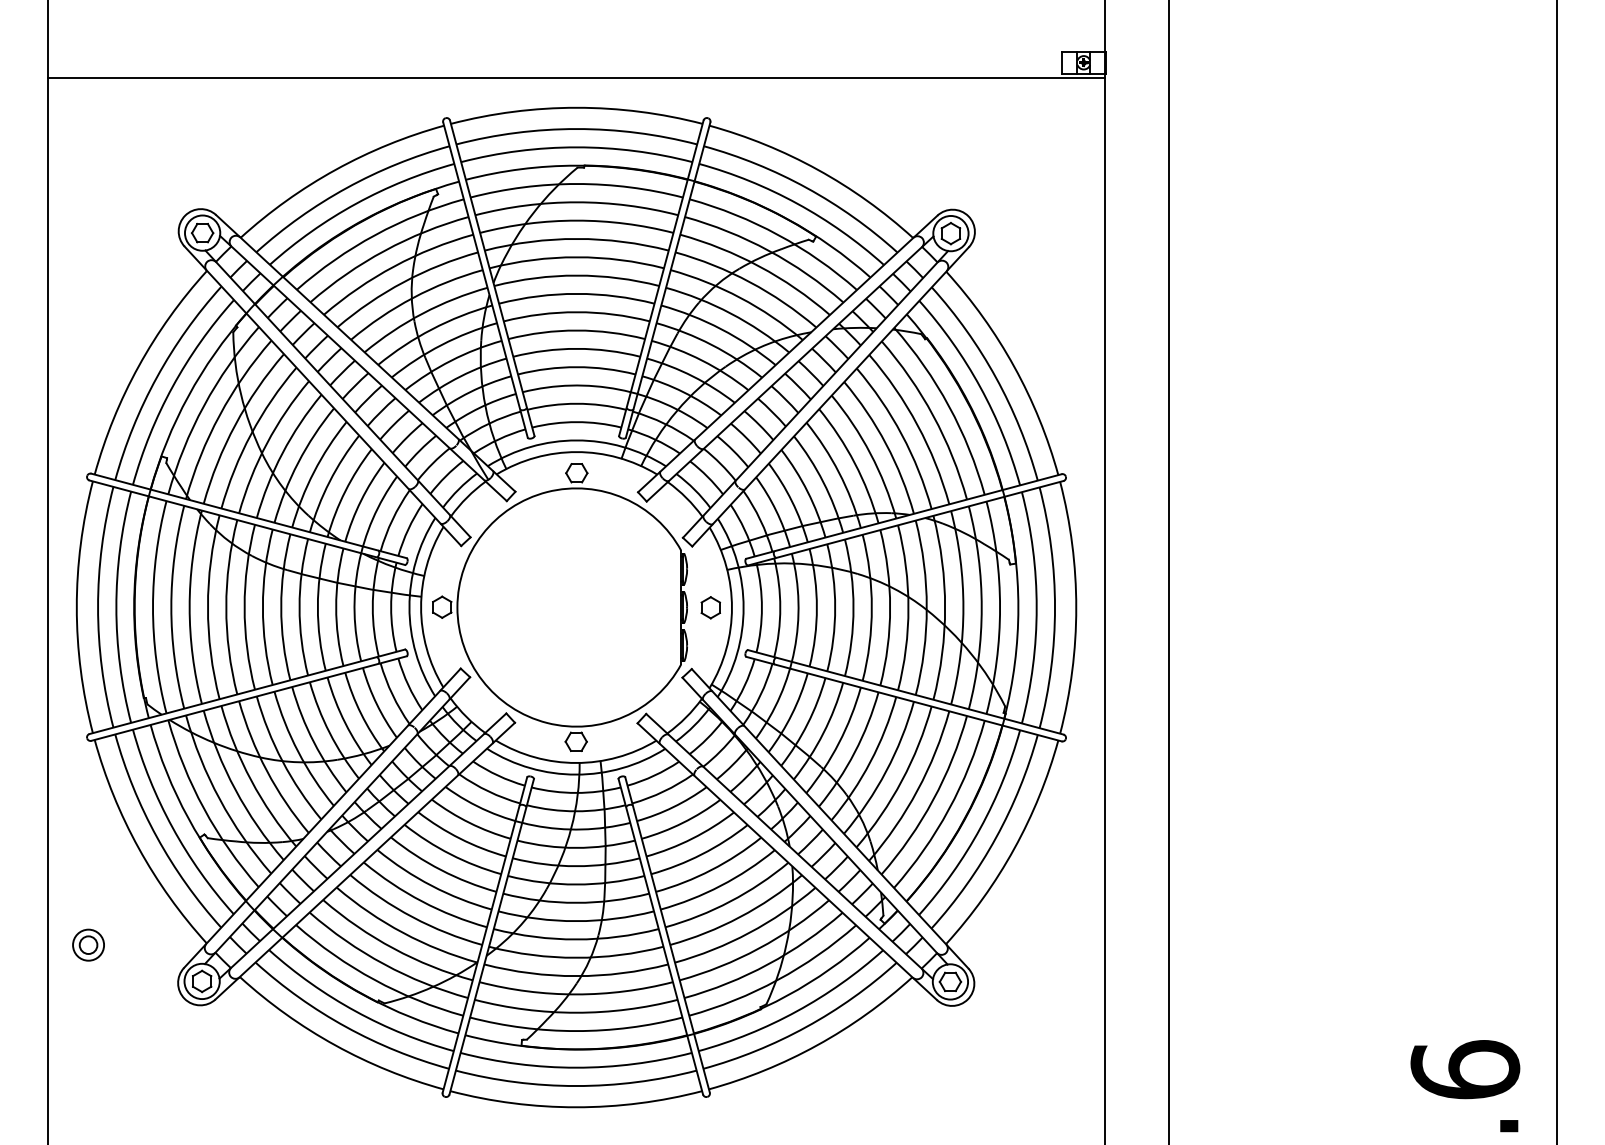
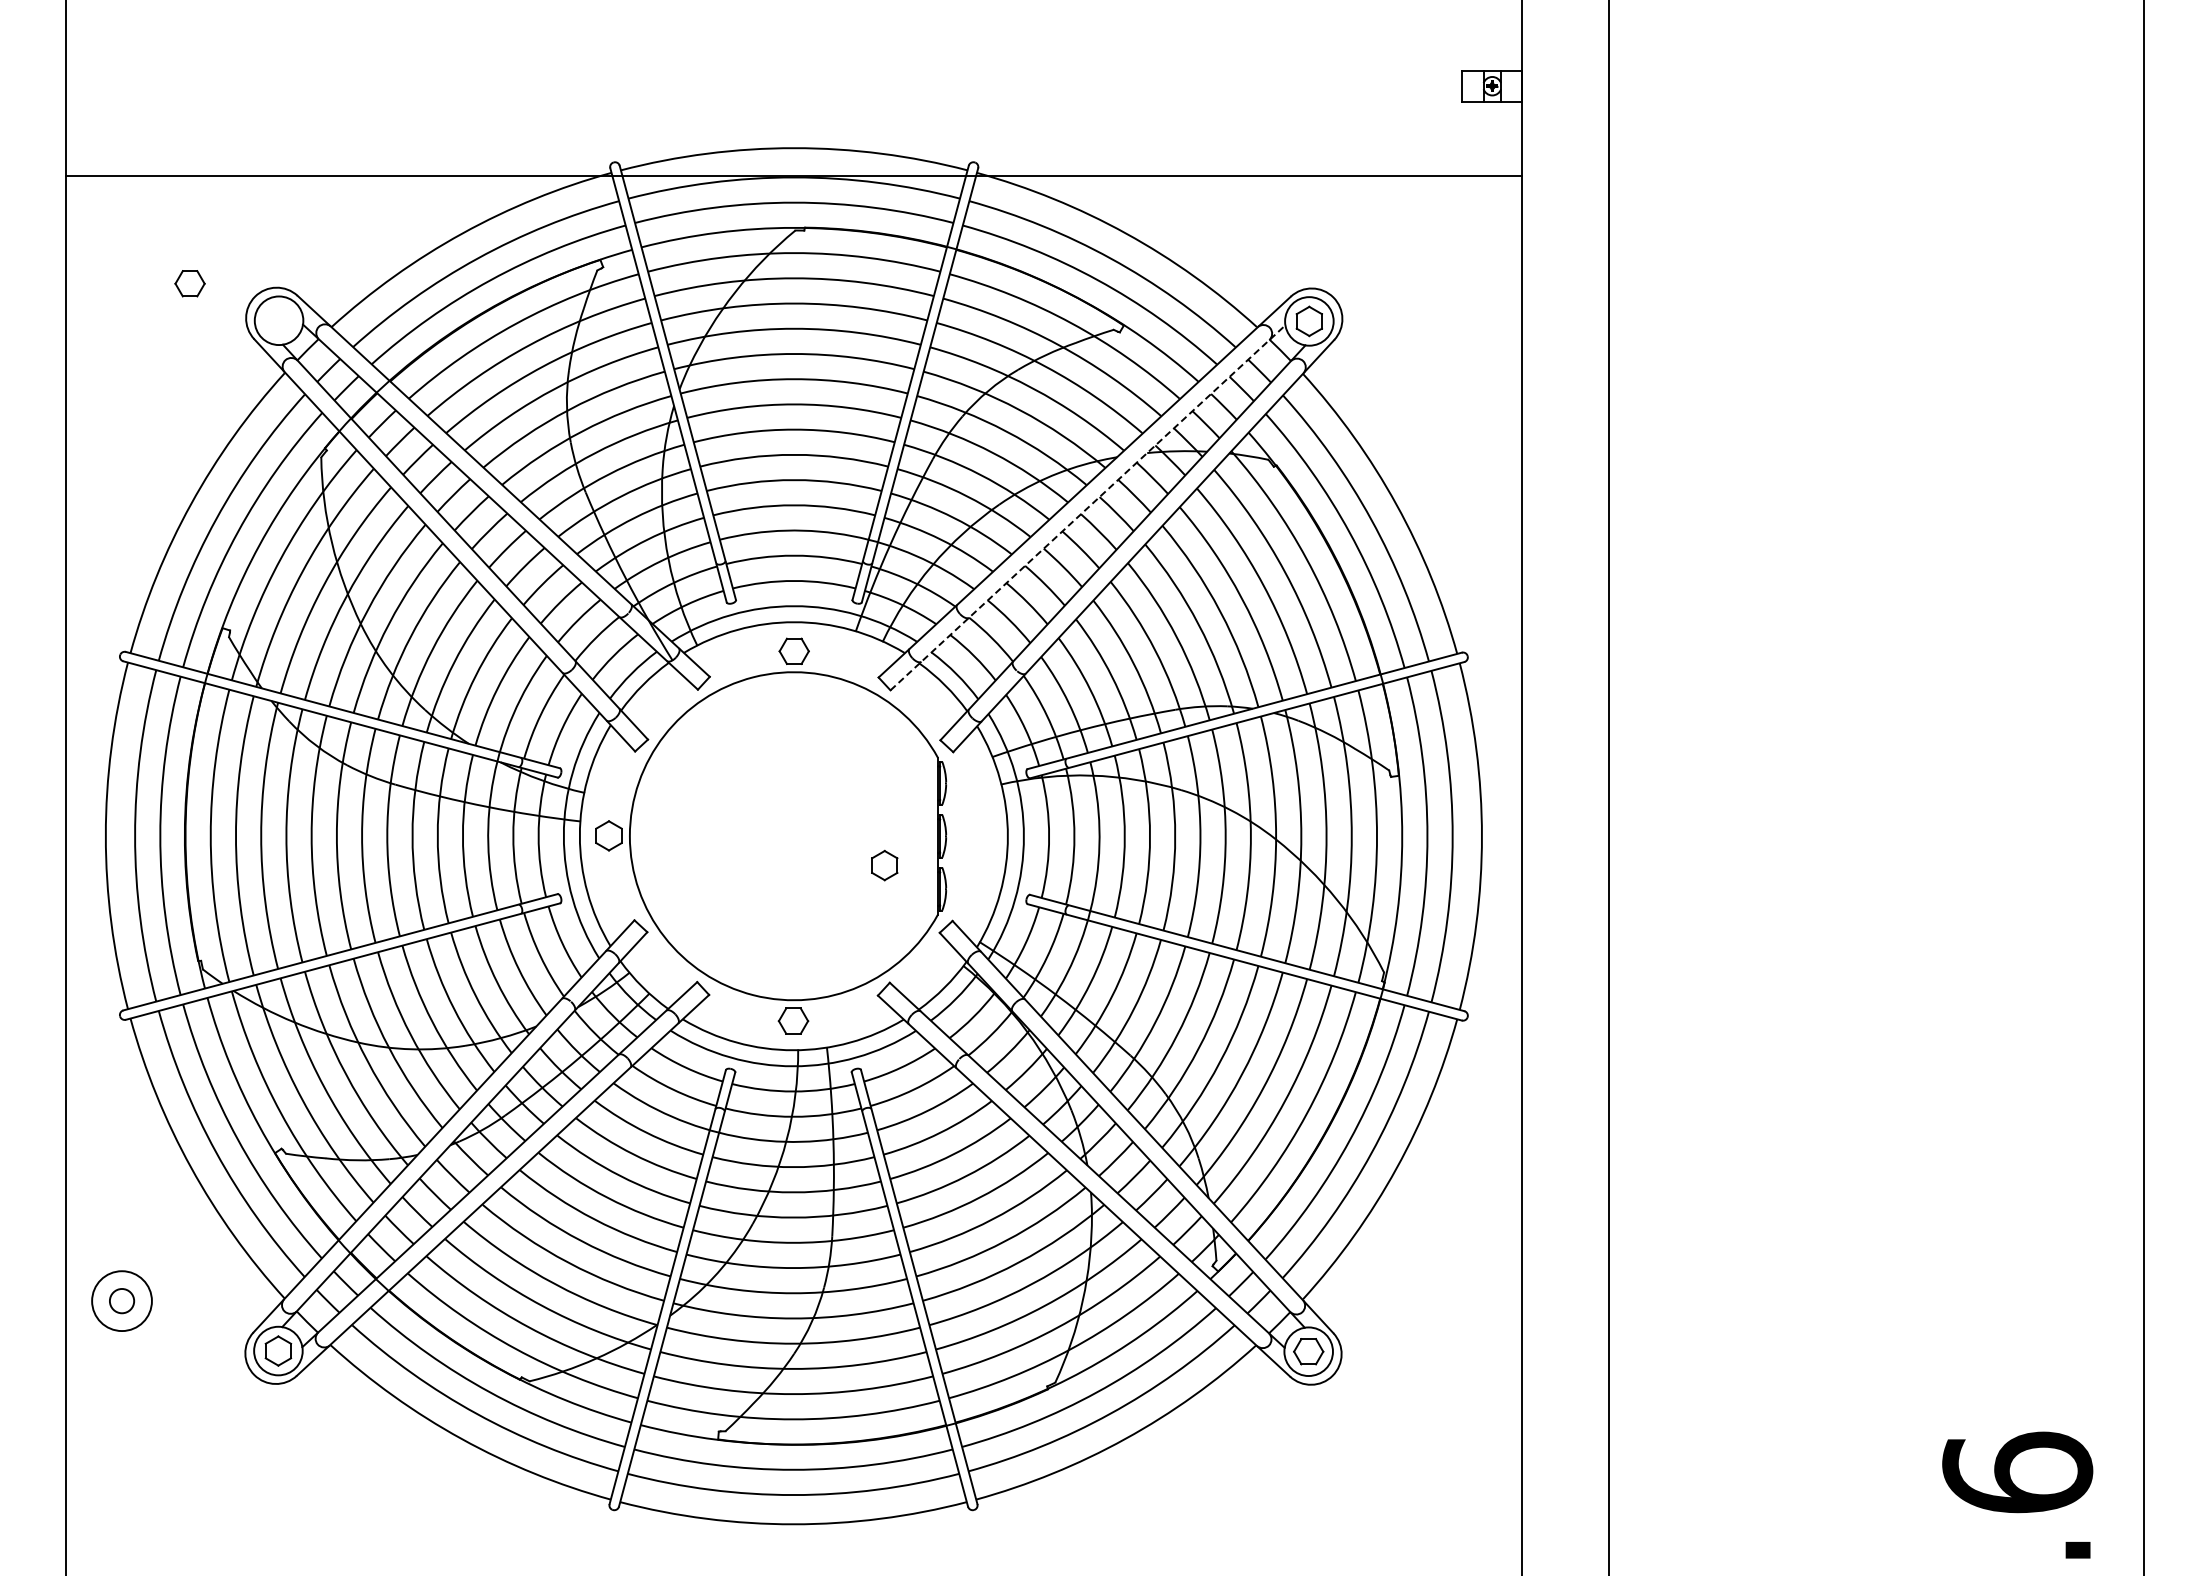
line: (576, 78) -> (793, 176), moved
part: (202, 232) -> (189, 283), moved
line: (789, 368) -> (1087, 507), solid -> dashed
part: (710, 607) -> (884, 865), moved
circle: (88, 944) -> (121, 1300), size x1.4

